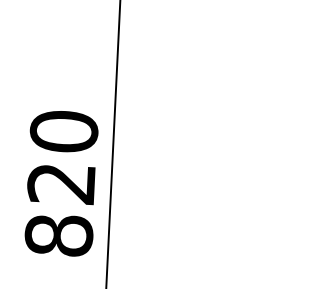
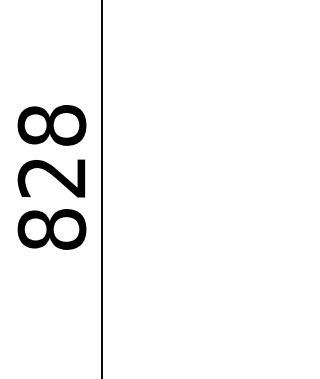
text: (64, 130) -> (52, 124), 820 -> 828

